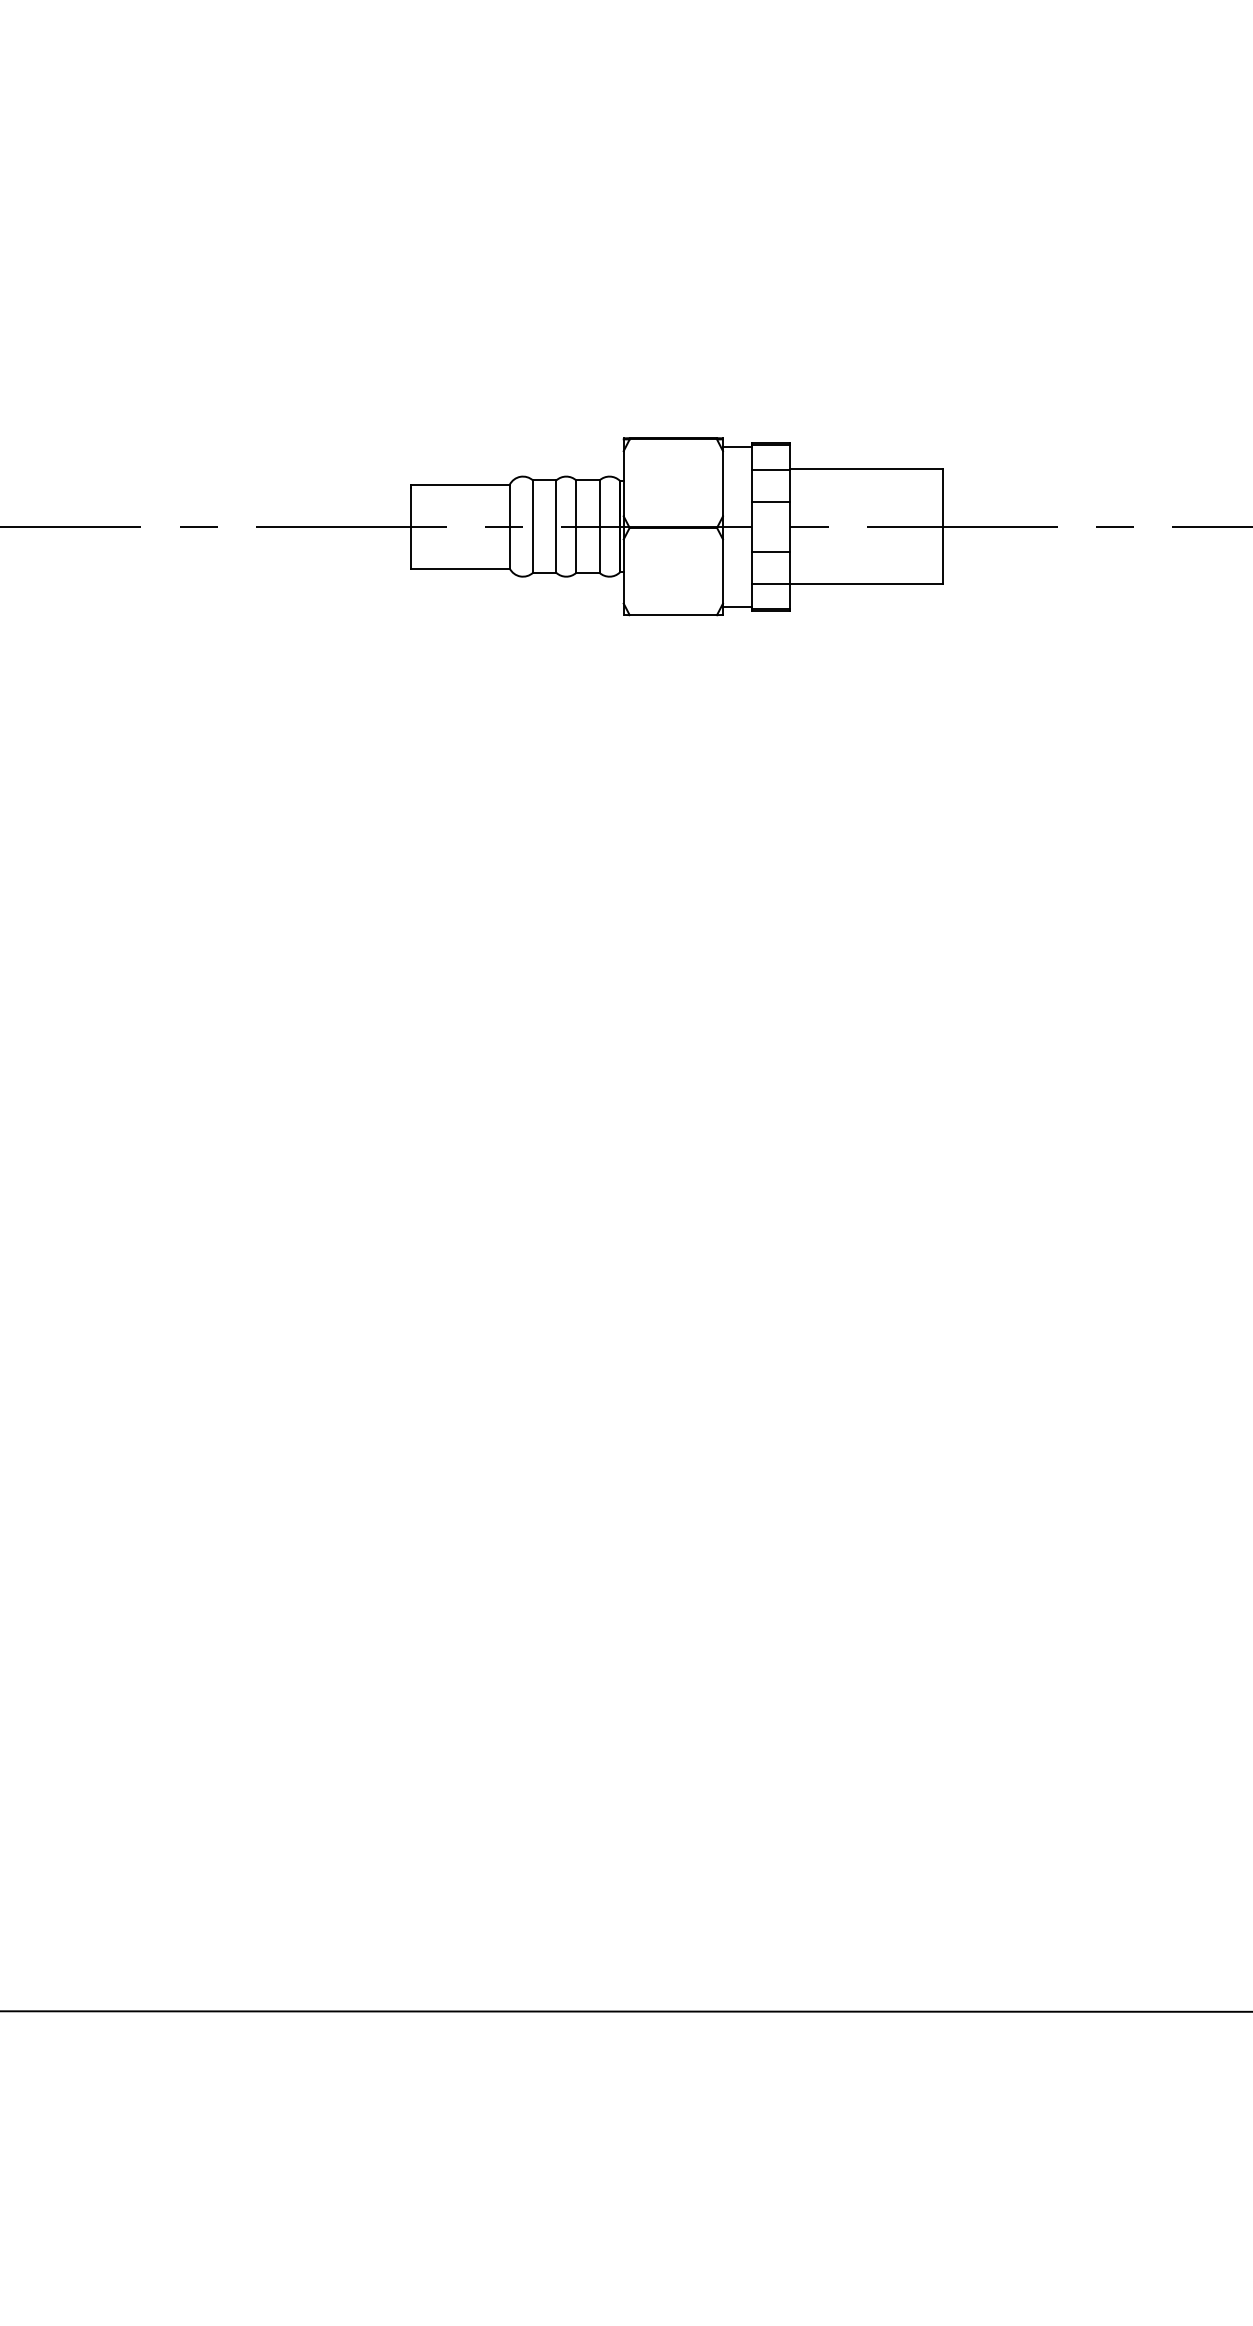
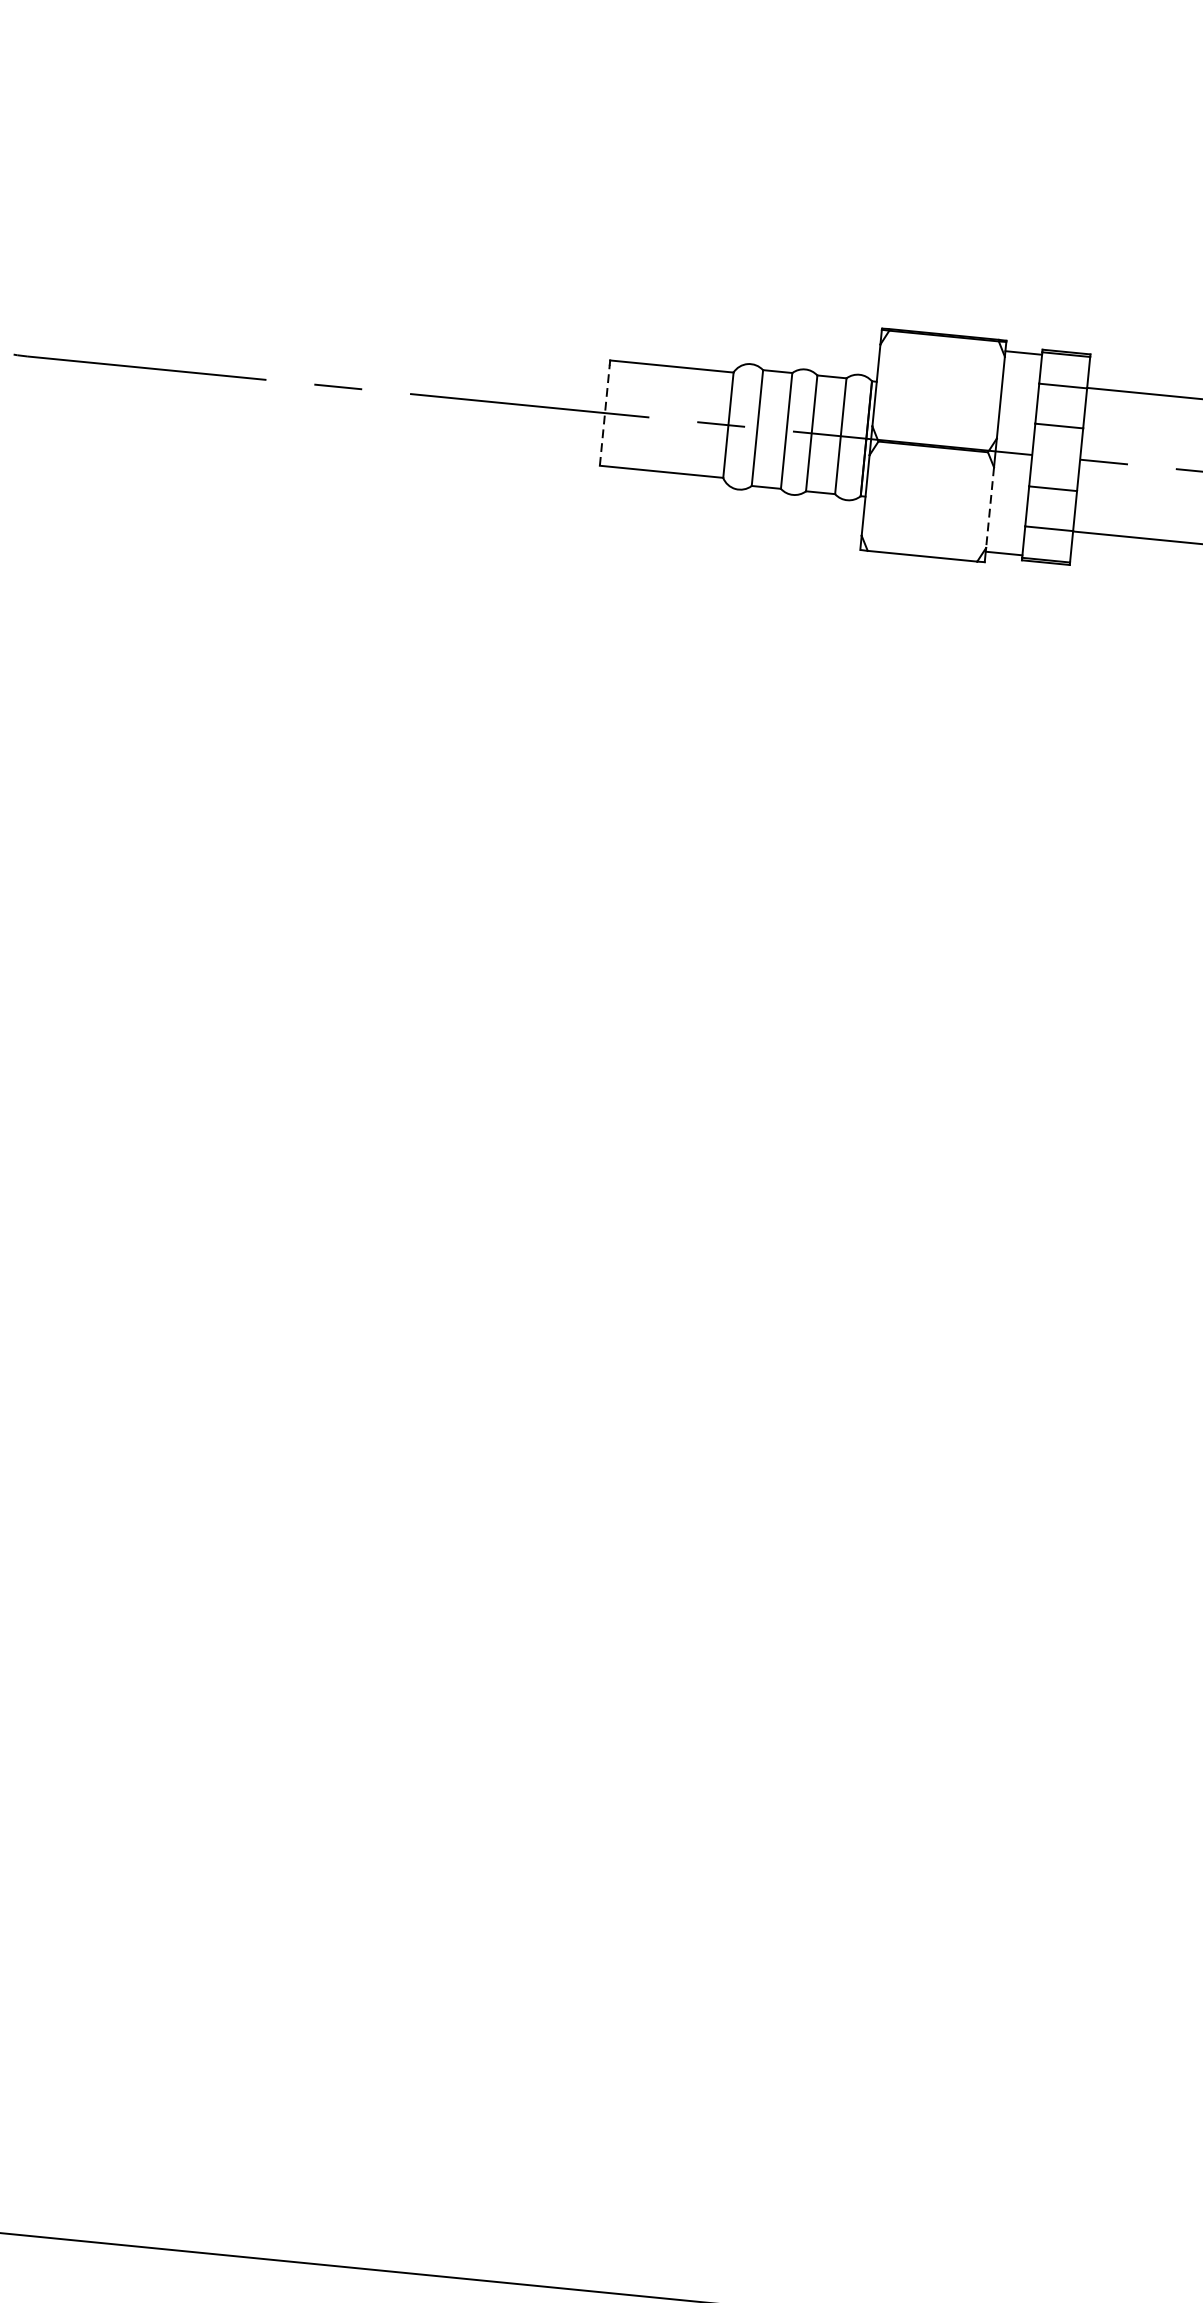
line: (411, 527) -> (604, 414), solid -> dashed
line: (722, 572) -> (989, 508), solid -> dashed

